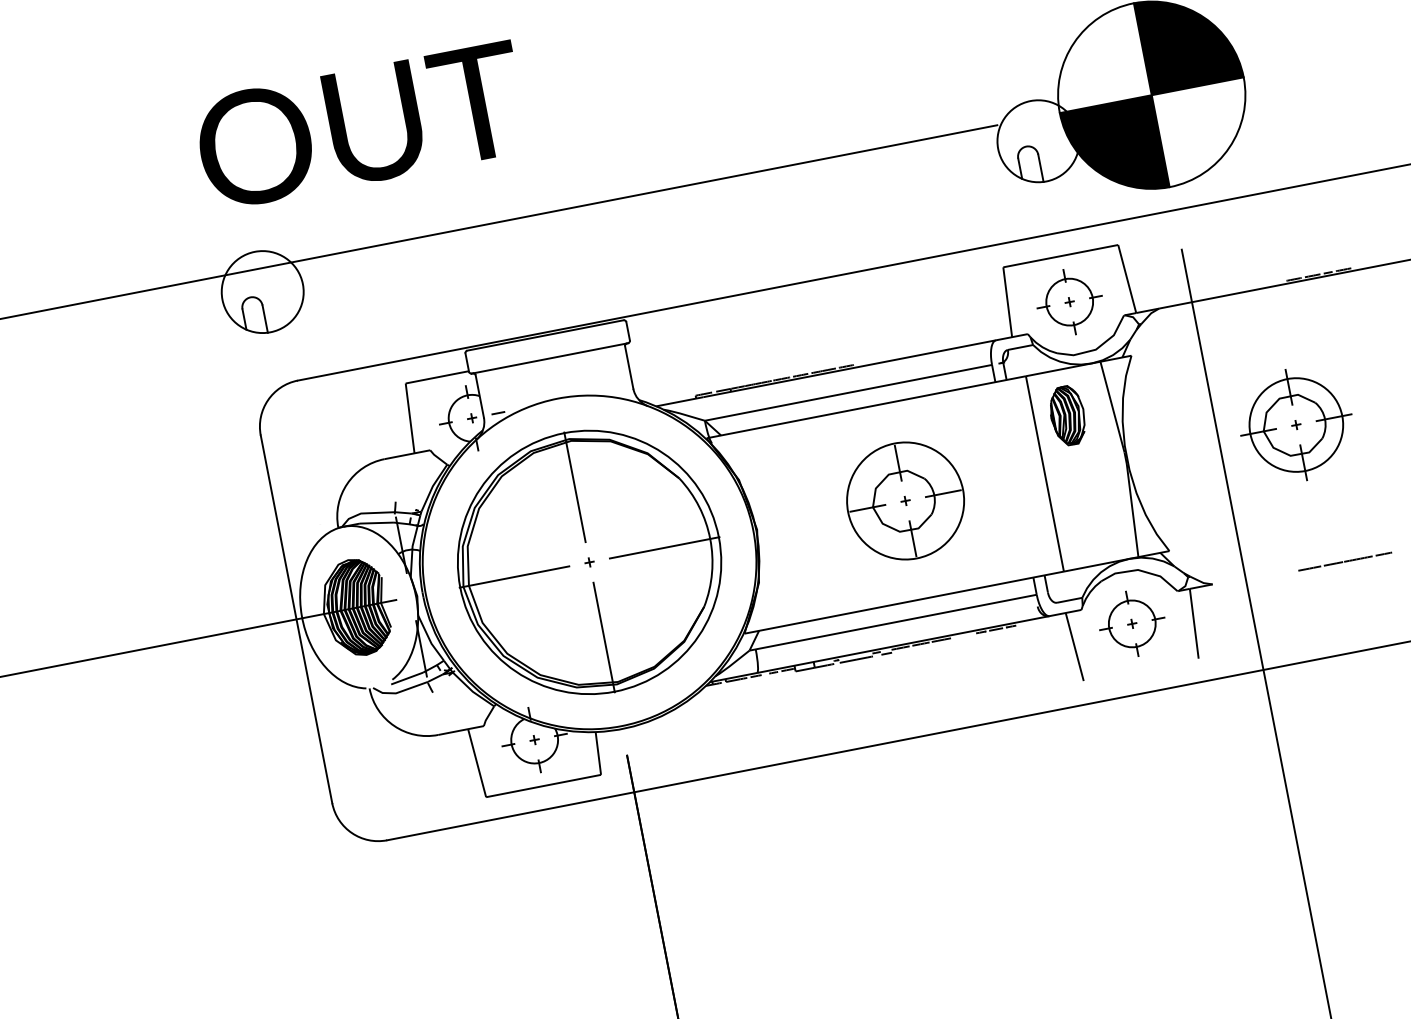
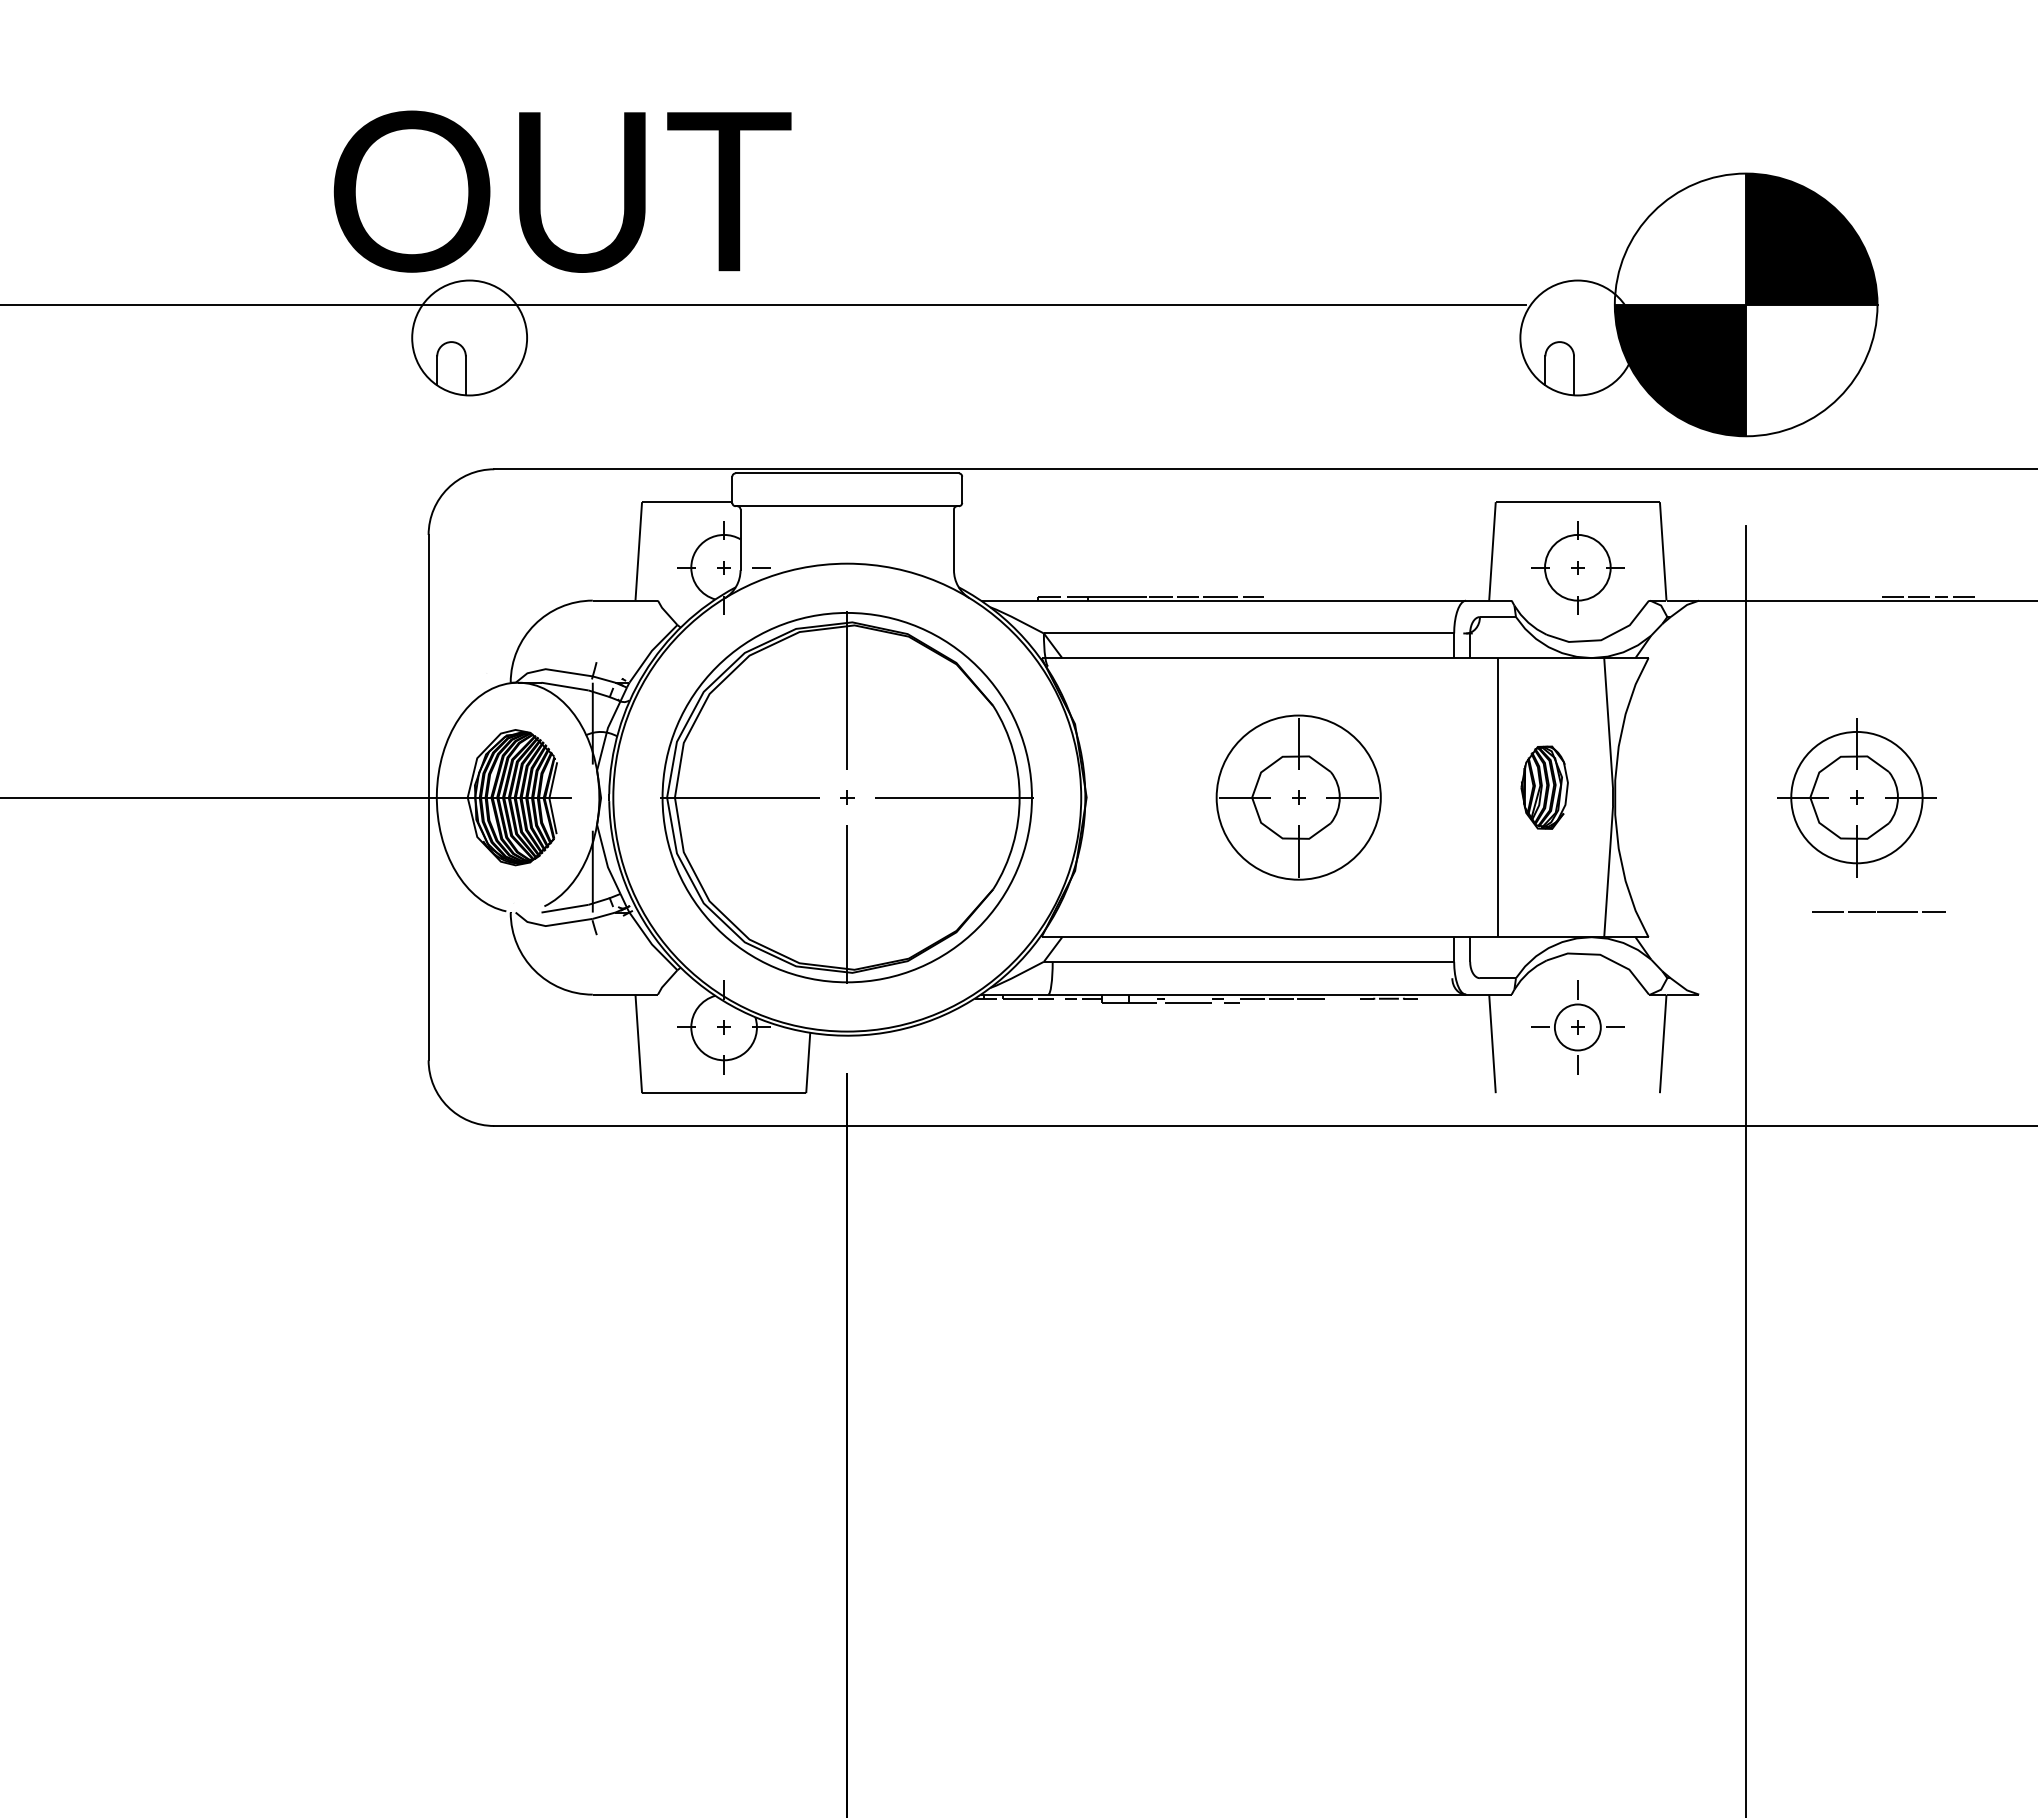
text: (361, 125) -> (562, 191), moved
part: (1067, 415) -> (1544, 787), moved
line: (1345, 561) -> (1878, 911), moved
circle: (1132, 623) -> (1577, 1027), size x0.7

